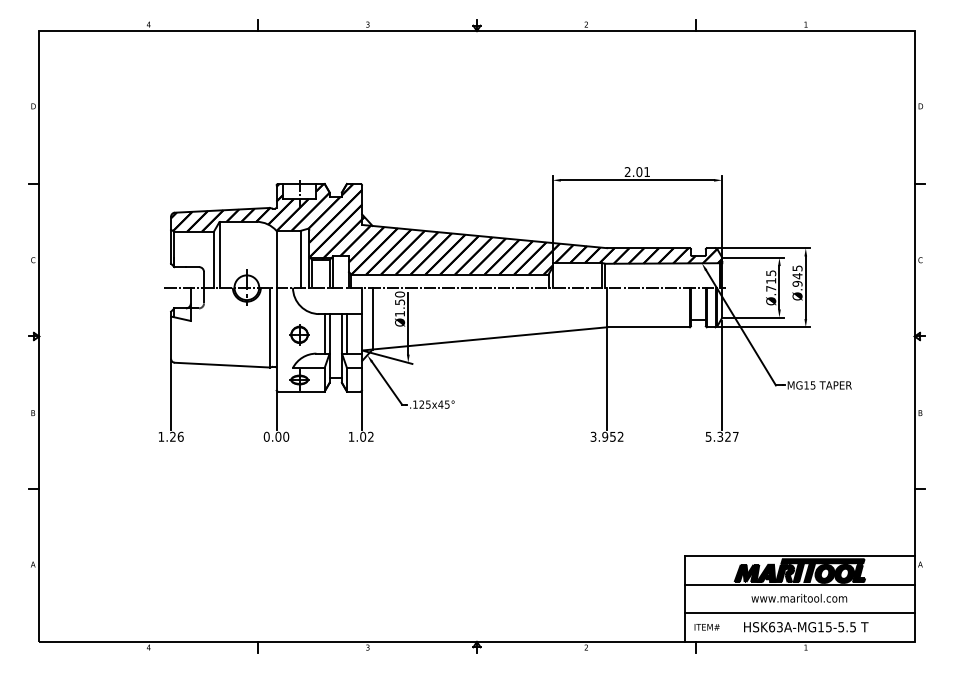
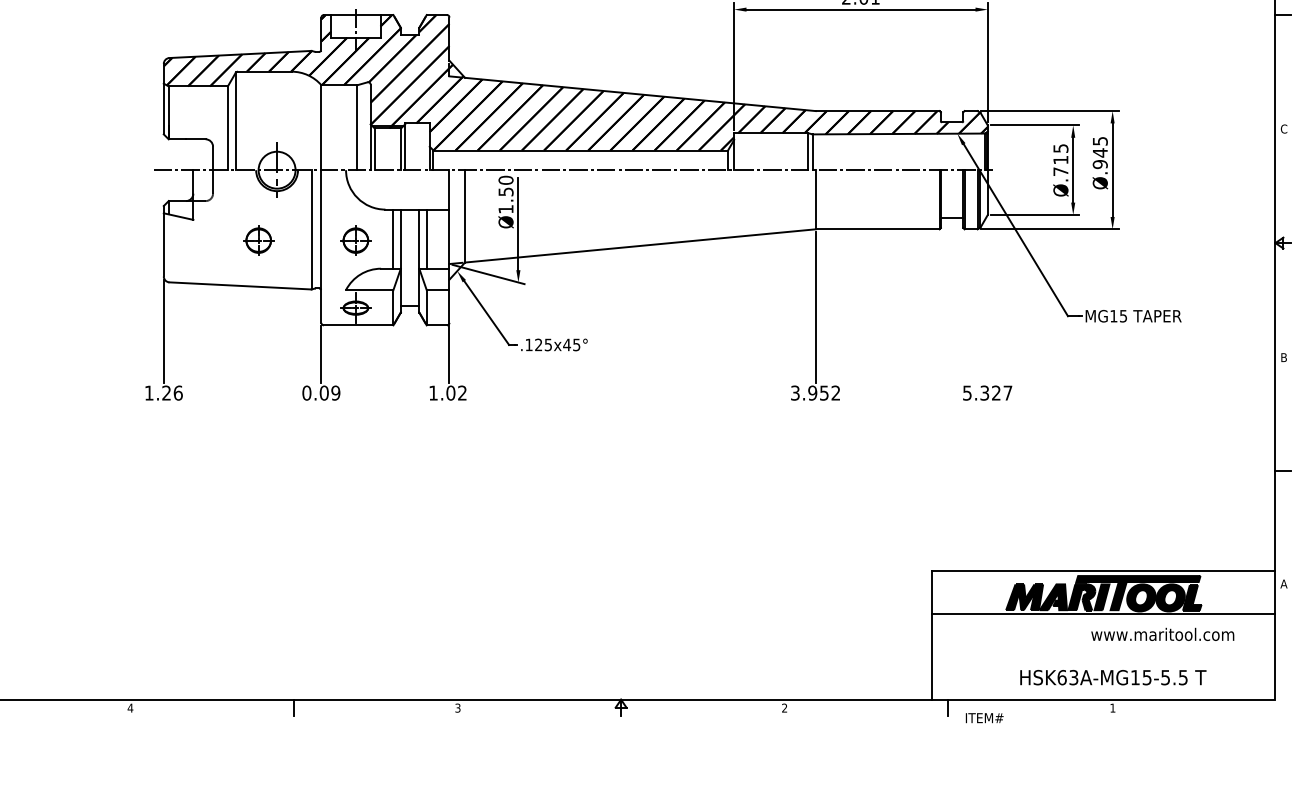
part: (234, 334) -> (258, 240), added
line: (722, 375) -> (988, 301), removed
text: (285, 436) -> (334, 392), 0.00 -> 0.09
text: (799, 598) -> (1163, 634), moved
line: (799, 613) -> (1103, 657), removed
text: (706, 627) -> (983, 718), moved

